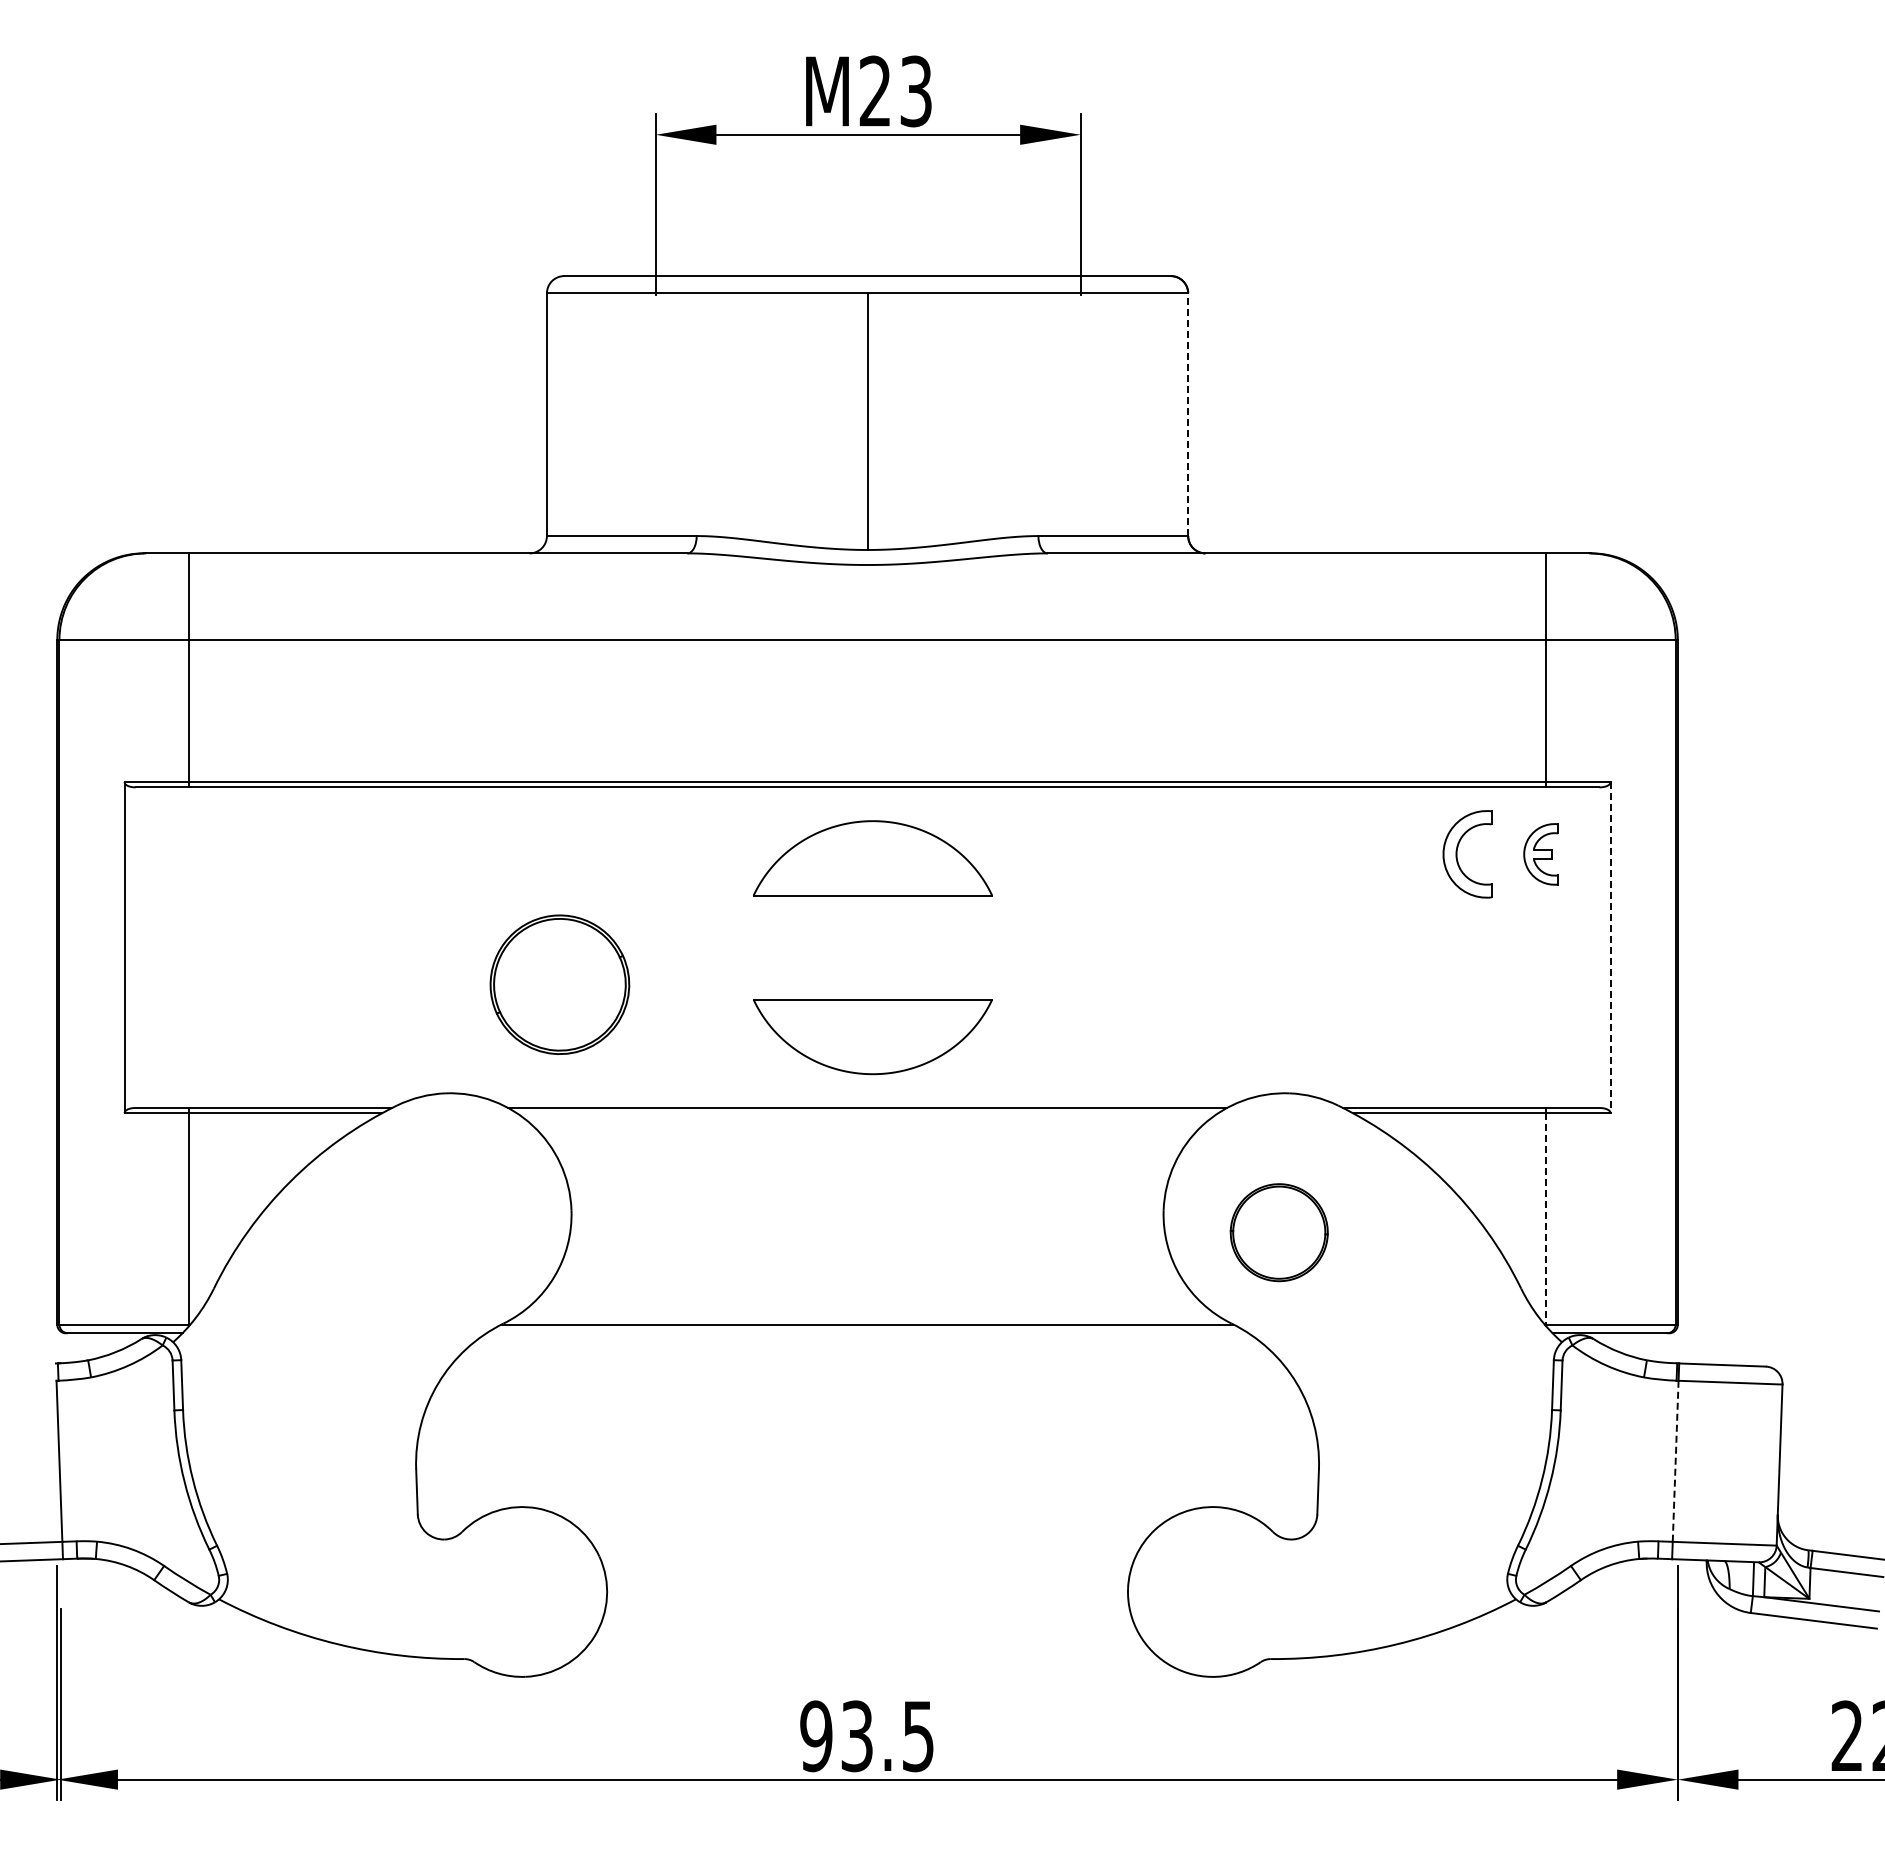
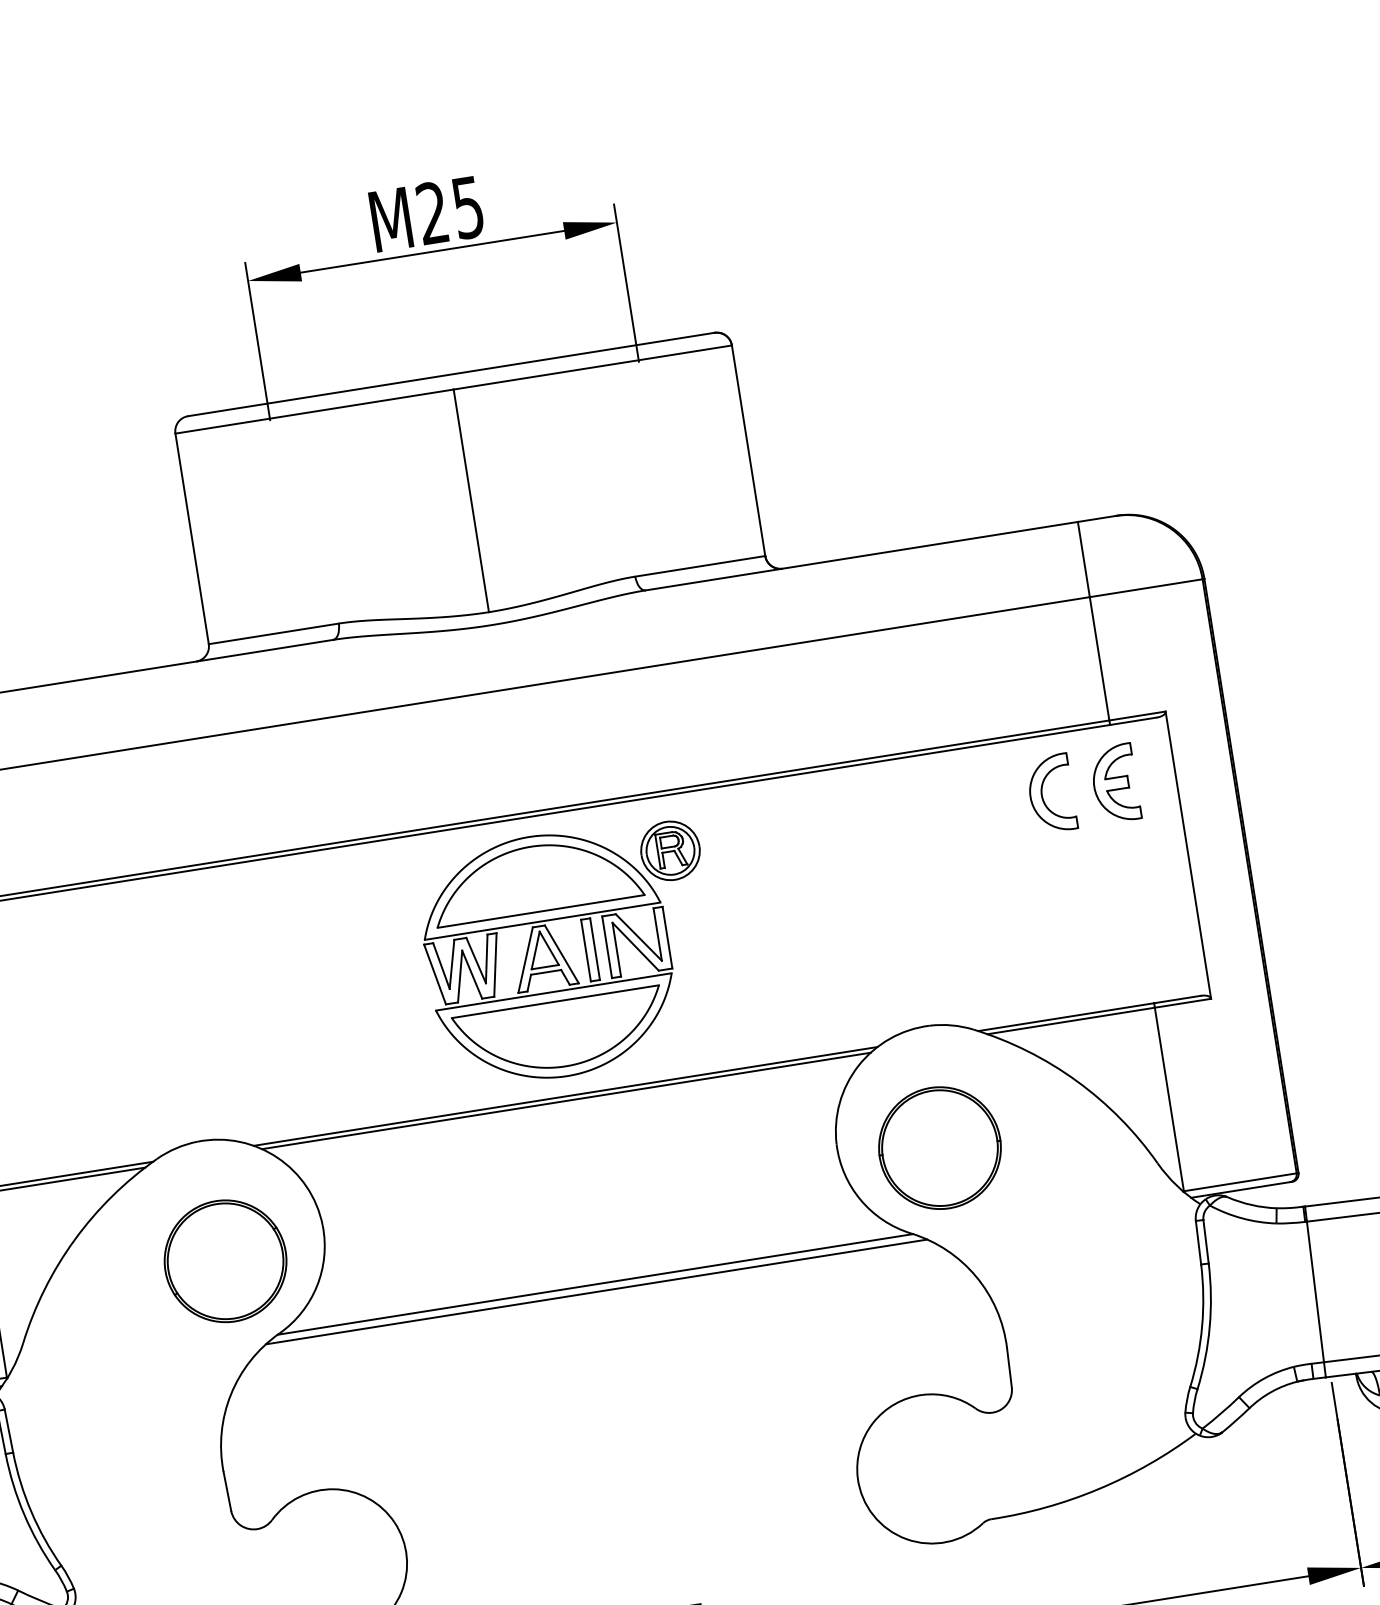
text: (916, 90) -> (468, 206), M23 -> M25
line: (1188, 414) -> (748, 450), dashed -> solid
part: (1540, 854) -> (1114, 783), size x1.43
line: (1610, 947) -> (1188, 855), dashed -> solid
part: (890, 949) -> (563, 955), added
part: (559, 984) -> (225, 1261), moved
line: (867, 1113) -> (566, 1101), added
line: (1545, 1218) -> (1169, 1099), dashed -> solid
part: (1279, 1232) -> (940, 1147), size x1.43
line: (867, 1333) -> (596, 1292), added
line: (1675, 1461) -> (1315, 1292), dashed -> solid

